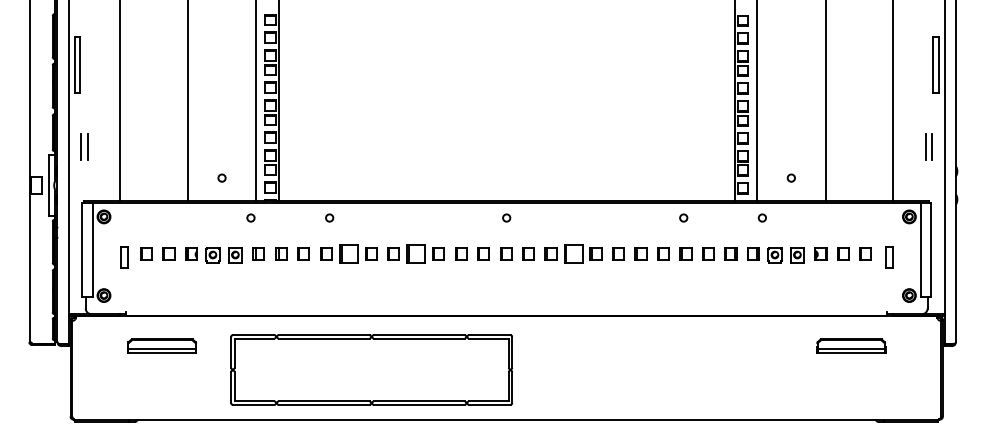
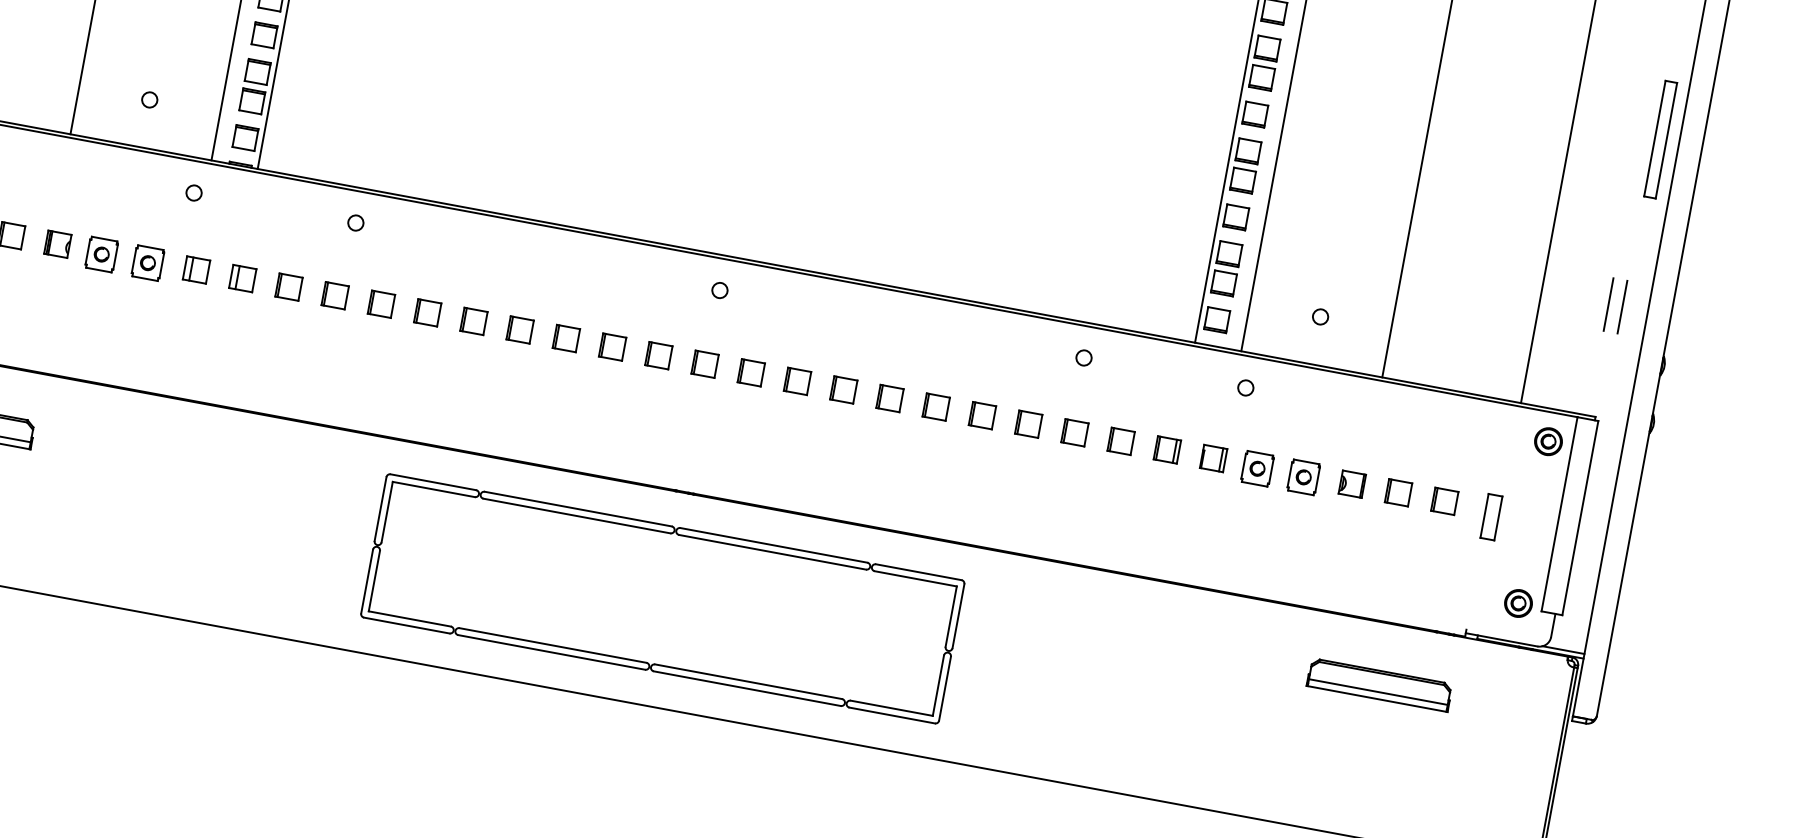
part: (348, 253) -> (381, 303), size x0.62
part: (416, 253) -> (520, 329), size x0.62
part: (573, 253) -> (843, 388), size x0.62
part: (371, 369) -> (662, 597), moved

